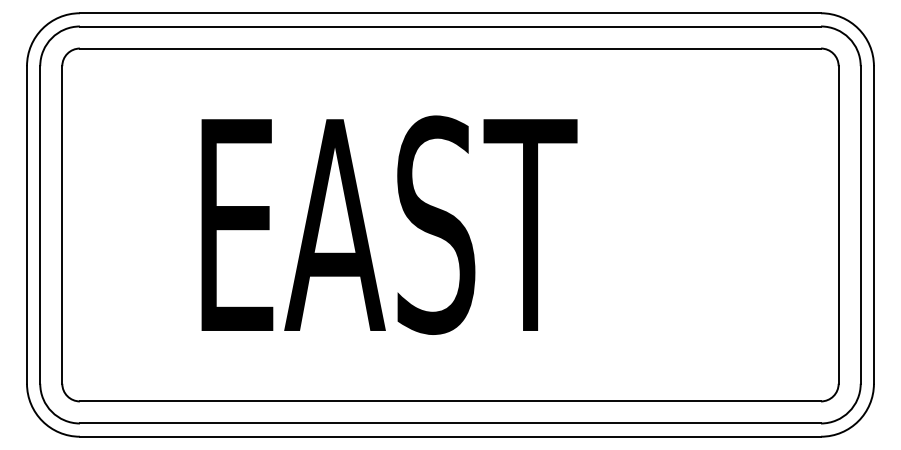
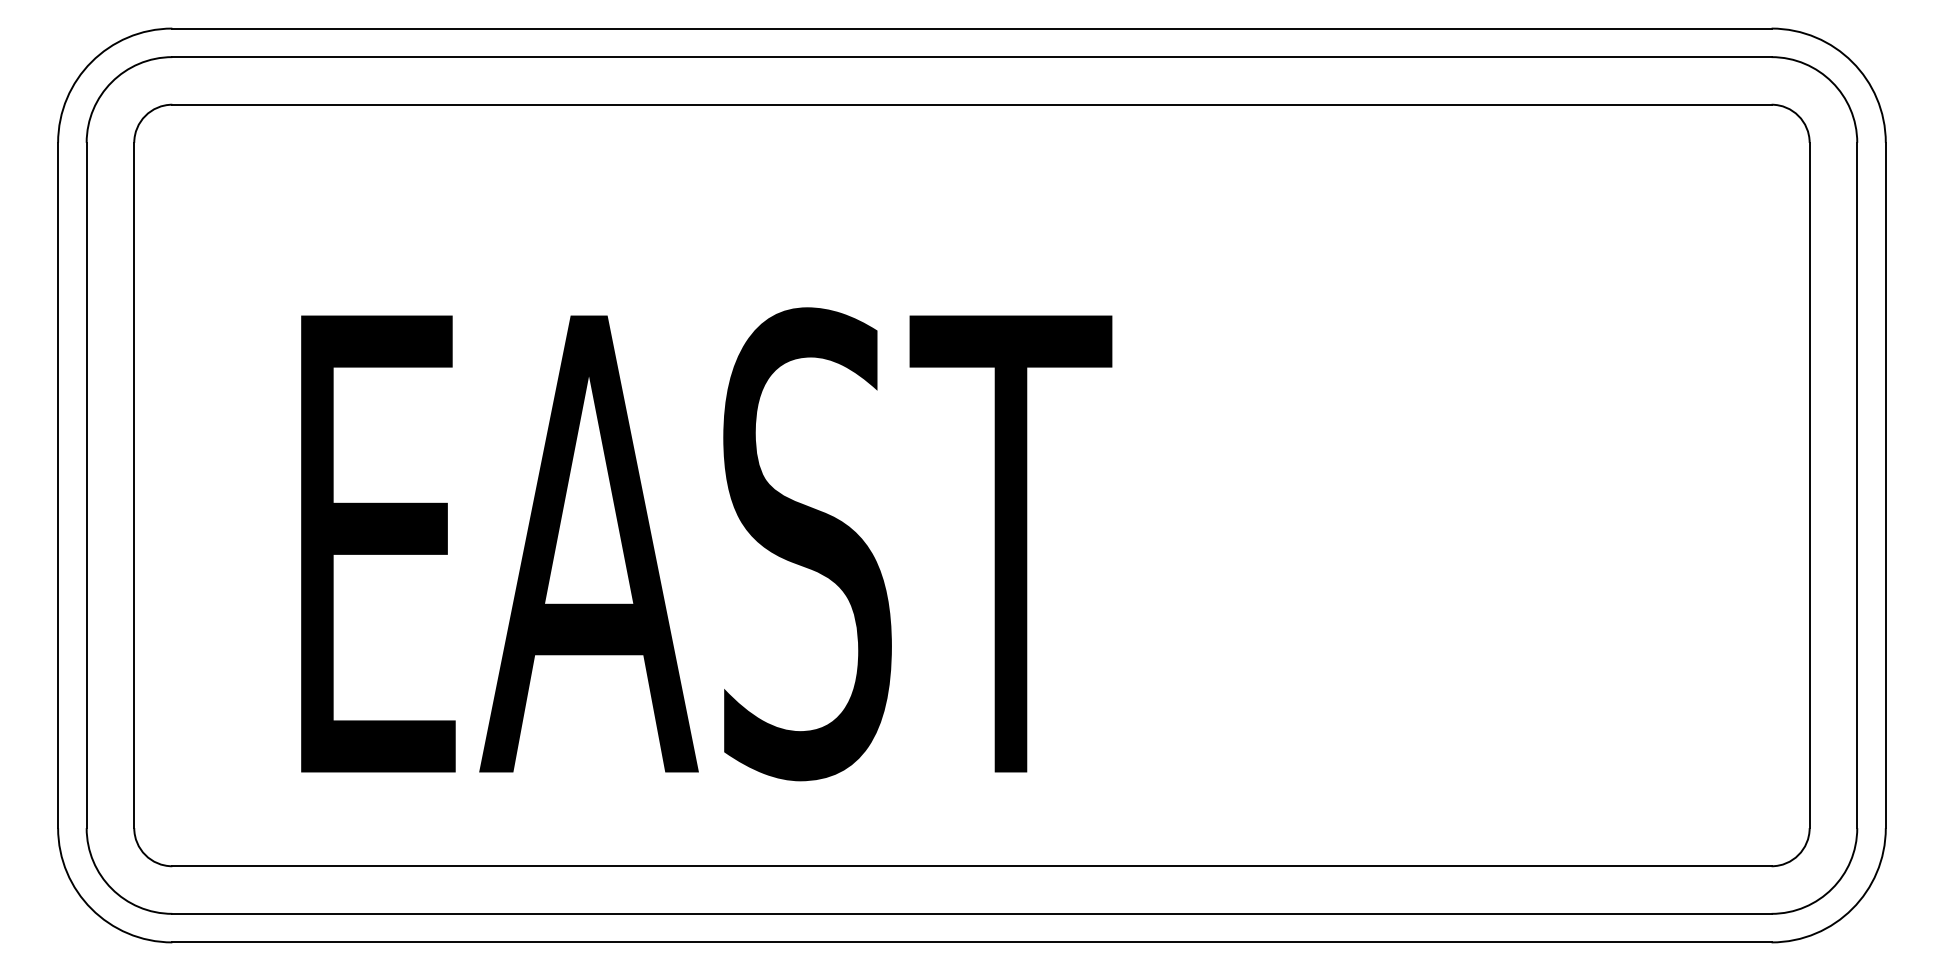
text: (389, 224) -> (706, 542), moved

